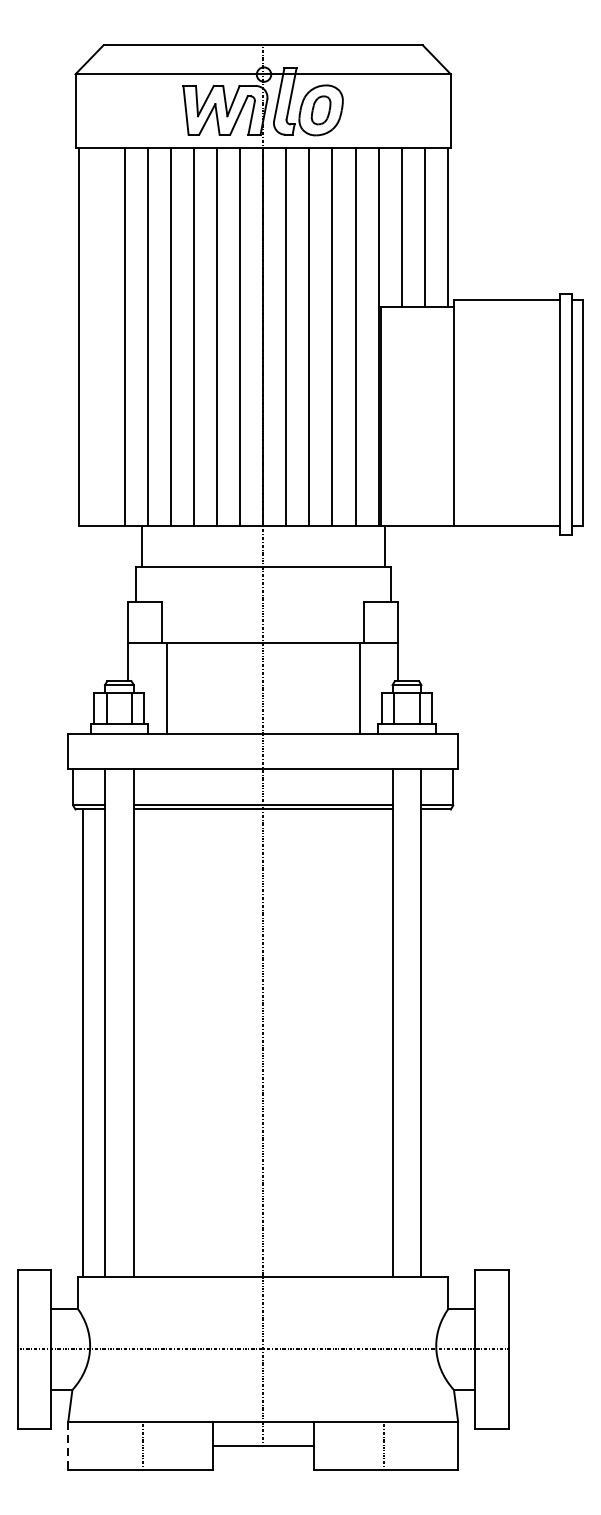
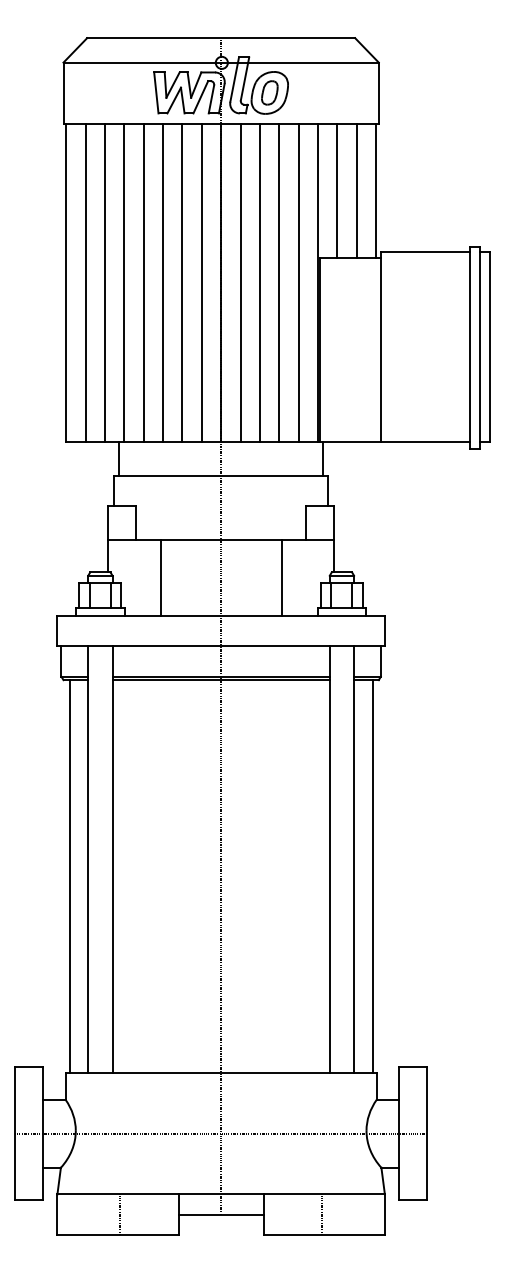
line: (101, 337) -> (85, 283), added
line: (167, 688) -> (160, 578), moved
line: (360, 688) -> (281, 578), moved
line: (443, 1043) -> (372, 876), added
line: (68, 1446) -> (57, 1215), dashed -> solid

